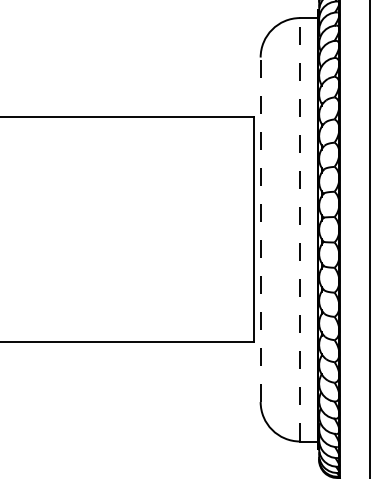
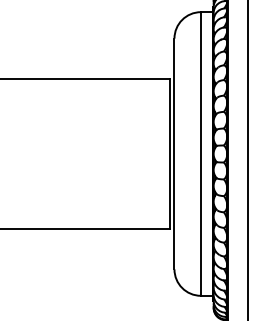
line: (260, 229) -> (174, 153), dashed -> solid
line: (299, 230) -> (200, 154), dashed -> solid

